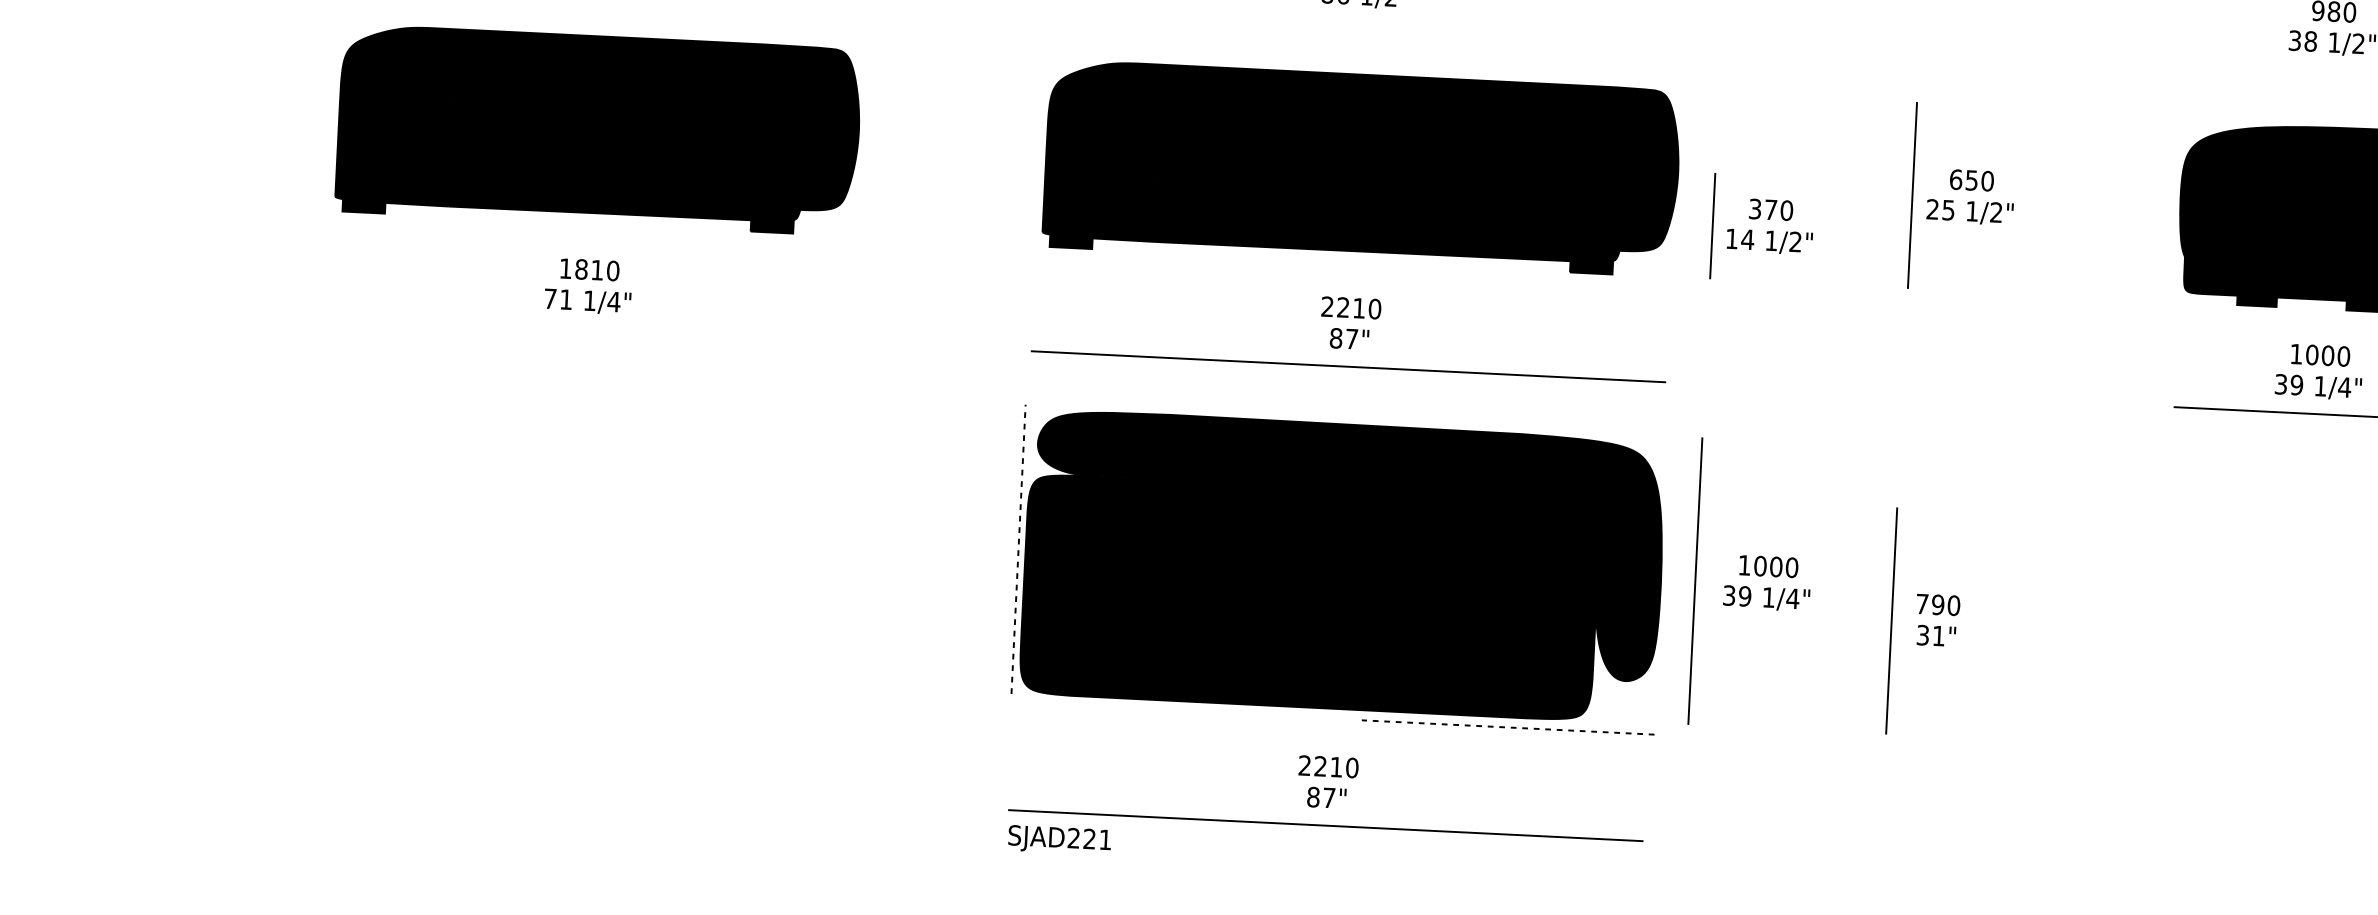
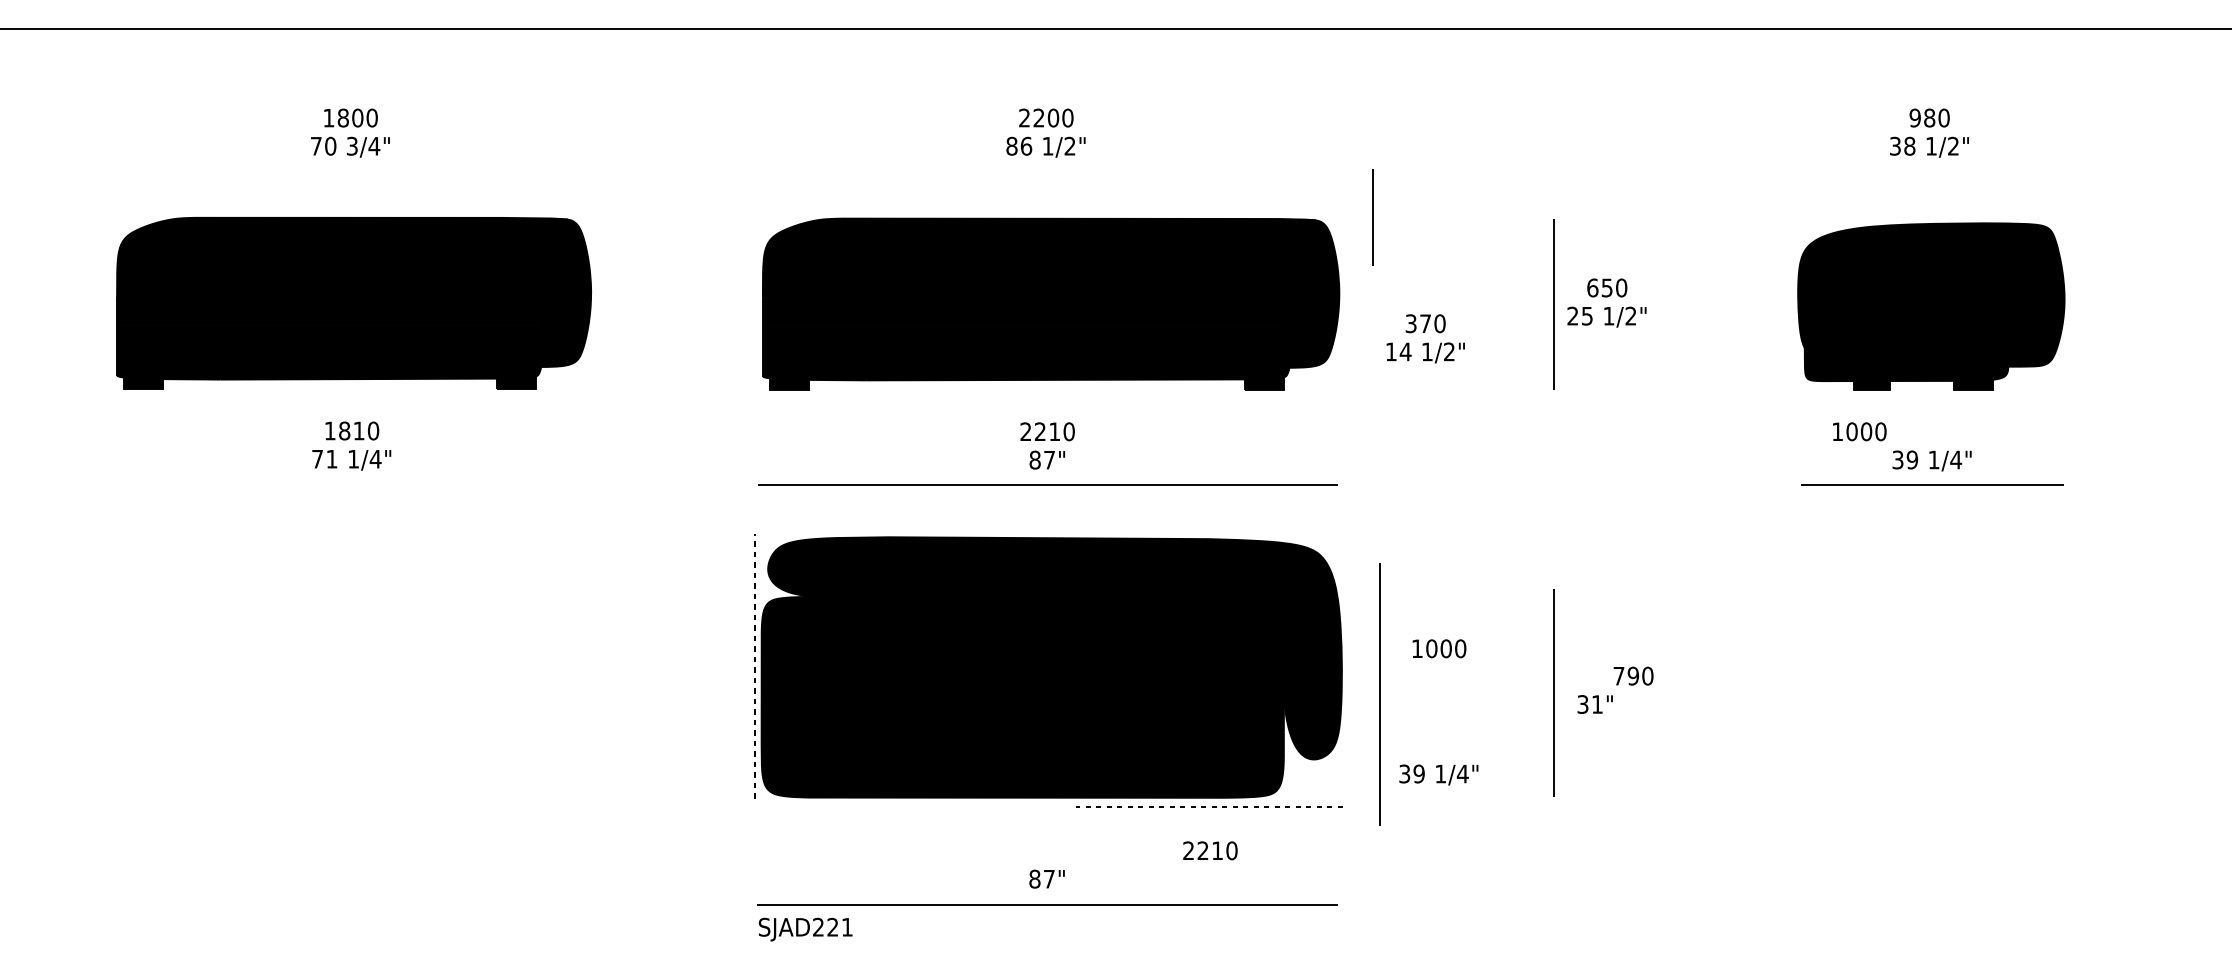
line: (1711, 226) -> (1372, 217), moved
text: (2320, 355) -> (1859, 431), moved
line: (1694, 581) -> (1379, 694), moved
text: (1766, 597) -> (1438, 774), moved
text: (1938, 604) -> (1633, 675), moved
text: (1328, 766) -> (1210, 850), moved

